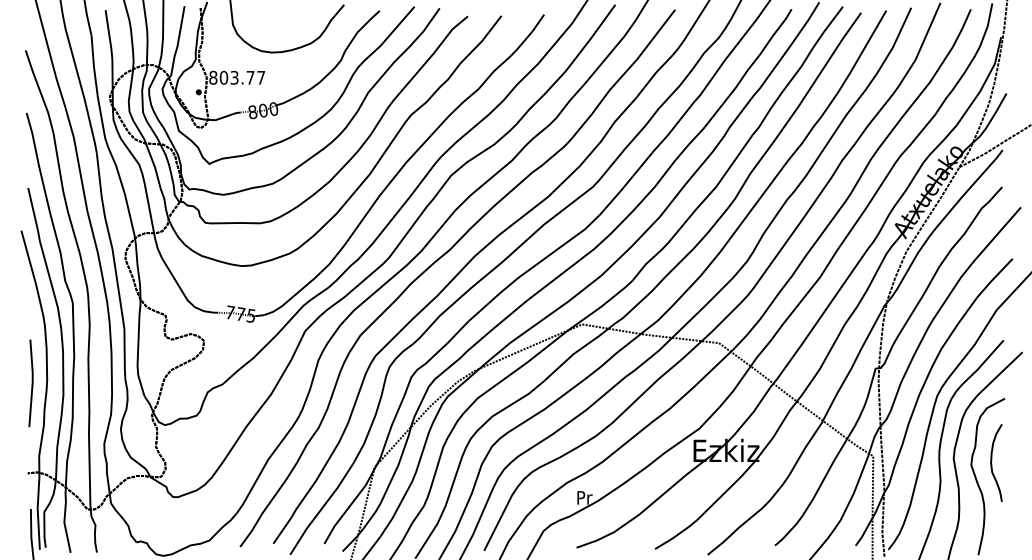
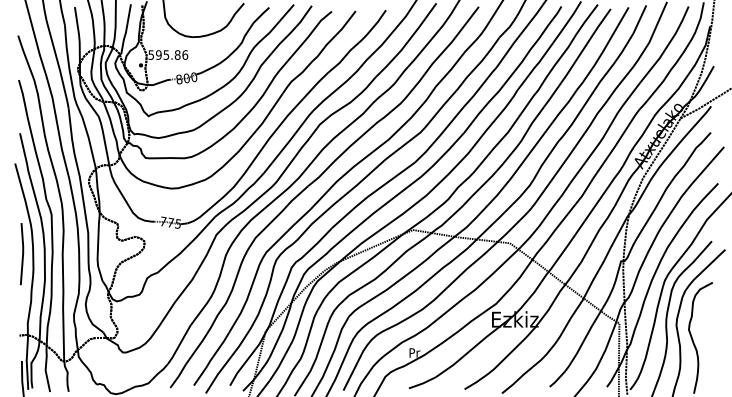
text: (237, 77) -> (168, 54), 803.77 -> 595.86
line: (31, 383) -> (22, 254), moved
curve: (992, 460) -> (703, 326), removed

